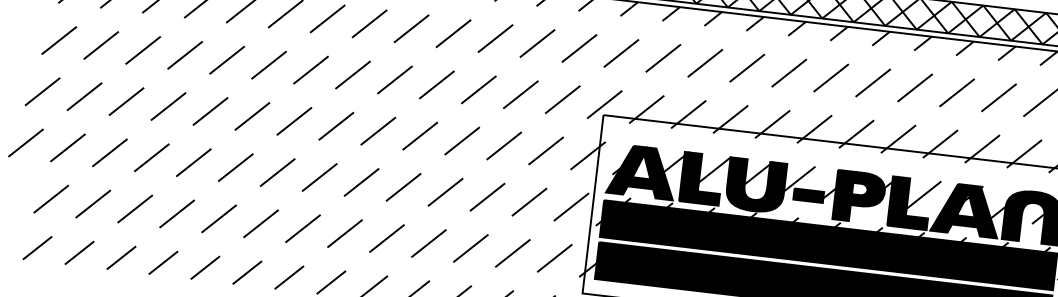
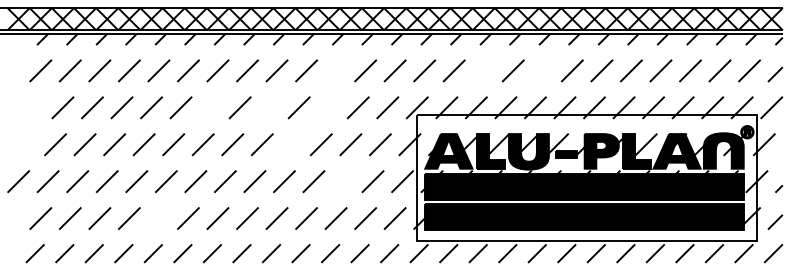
line: (494, 37) -> (335, 70), removed
line: (59, 40) -> (33, 107), removed
line: (704, 62) -> (483, 70), removed
line: (310, 69) -> (210, 107), removed
line: (788, 72) -> (542, 70), removed
line: (394, 79) -> (269, 107), removed
line: (478, 89) -> (328, 107), removed
line: (41, 91) -> (25, 144), removed
line: (419, 135) -> (291, 144), removed
line: (487, 197) -> (343, 181), removed
line: (218, 218) -> (158, 218), removed

